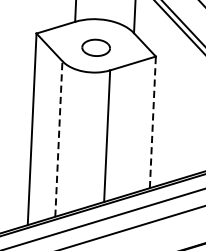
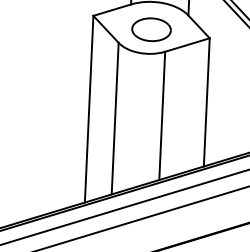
part: (96, 47) -> (151, 29), size x1.43
line: (152, 121) -> (206, 101), dashed -> solid
line: (59, 138) -> (115, 118), dashed -> solid

